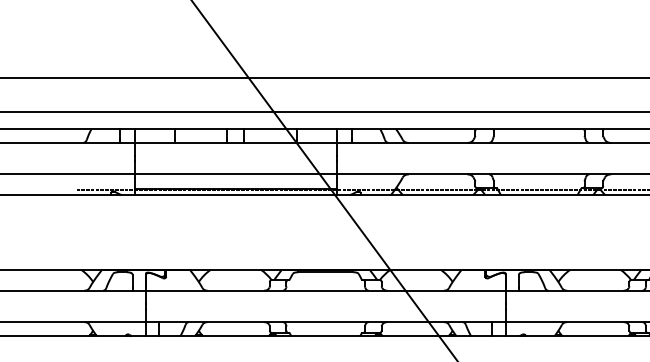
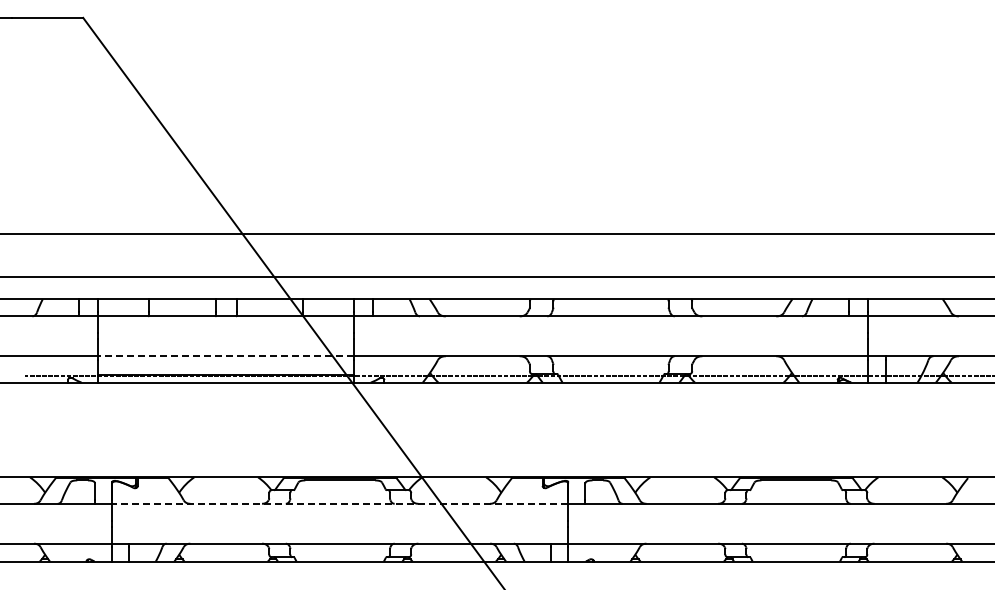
line: (235, 174) -> (225, 356), solid -> dashed
line: (325, 290) -> (339, 503), solid -> dashed

